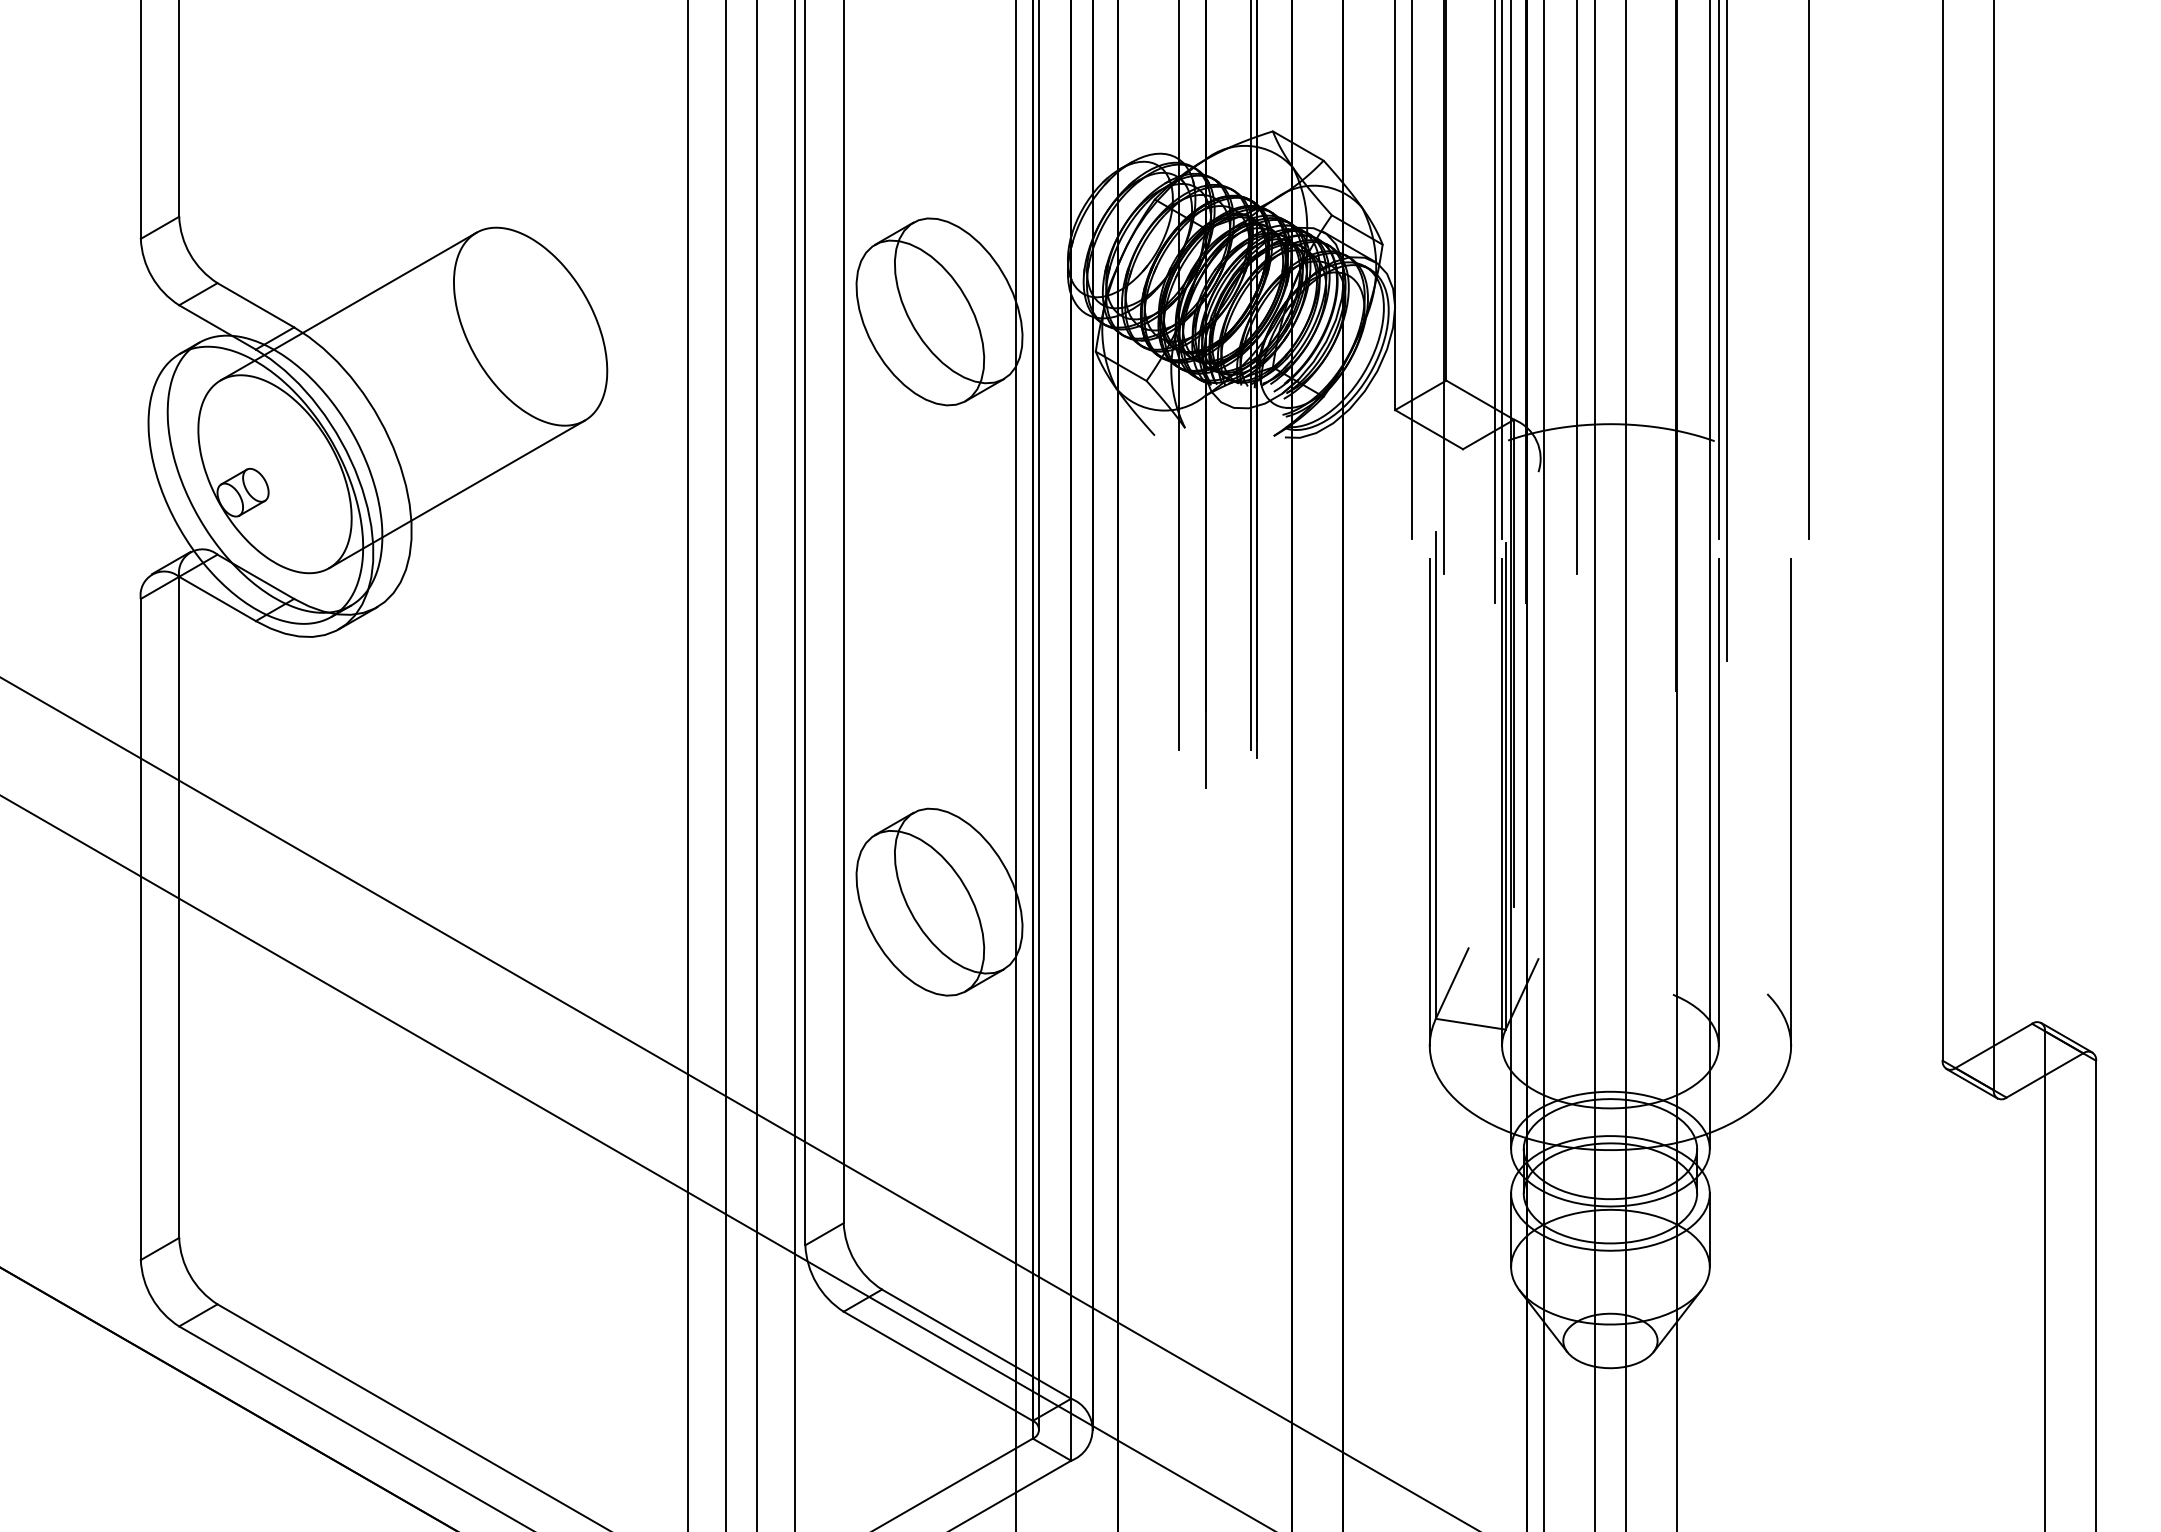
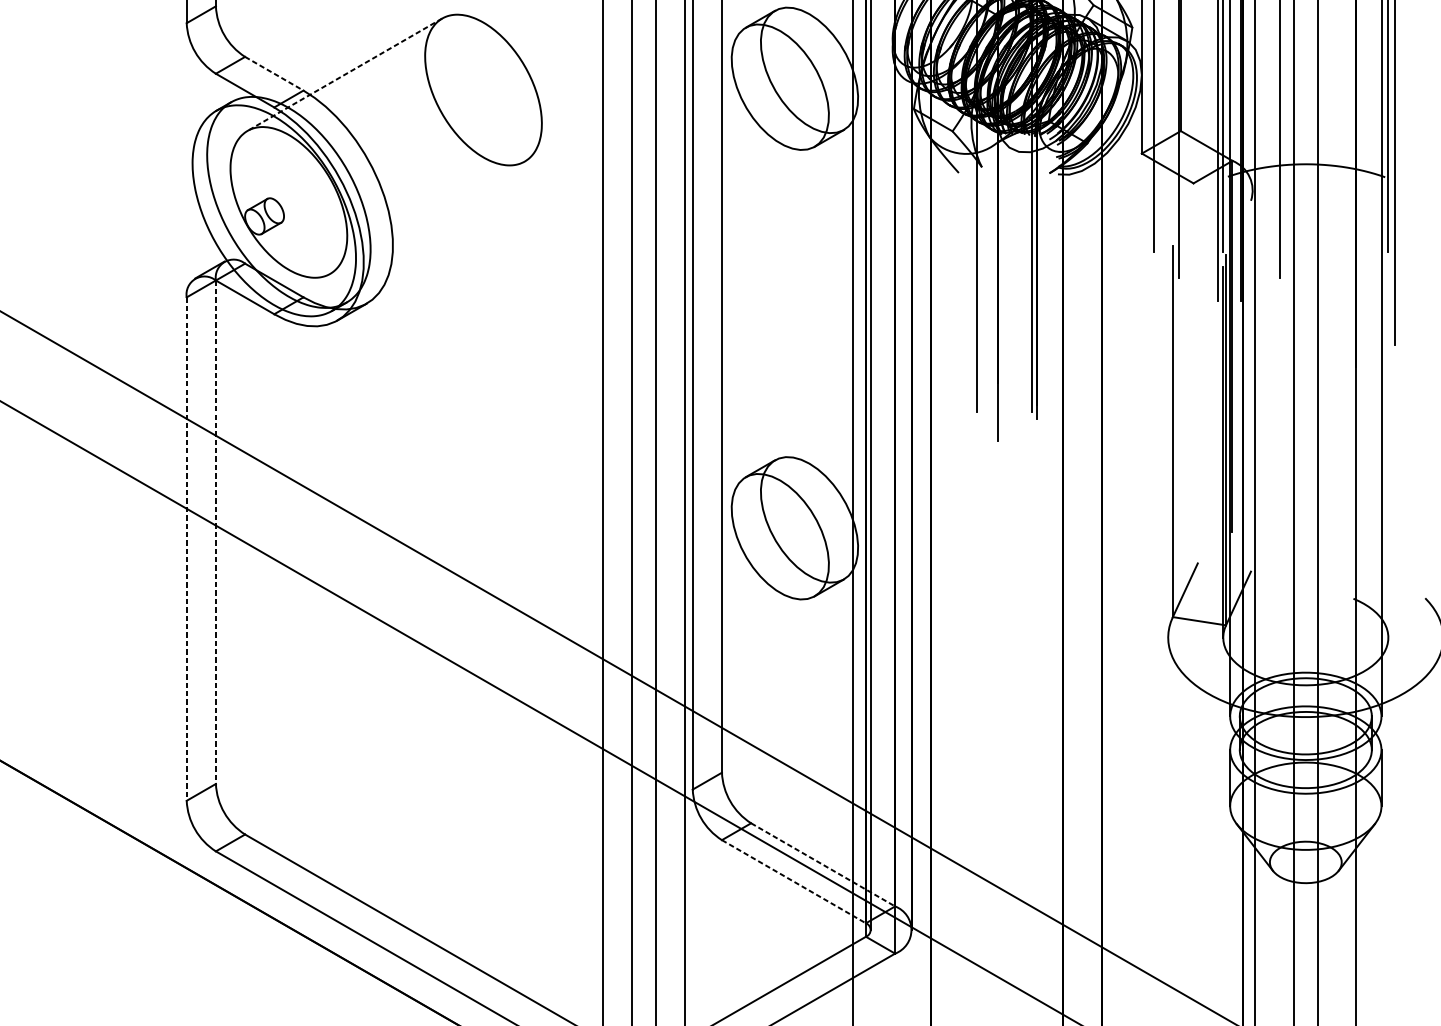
line: (256, 305) -> (274, 73), solid -> dashed
line: (348, 306) -> (344, 74), solid -> dashed
line: (456, 494) -> (427, 217), removed
line: (1429, 801) -> (1168, 451), removed
line: (1718, 801) -> (1388, 451), removed
line: (179, 907) -> (216, 532), solid -> dashed
line: (140, 929) -> (186, 549), solid -> dashed
line: (977, 1344) -> (823, 865), solid -> dashed
line: (938, 1366) -> (794, 881), solid -> dashed

